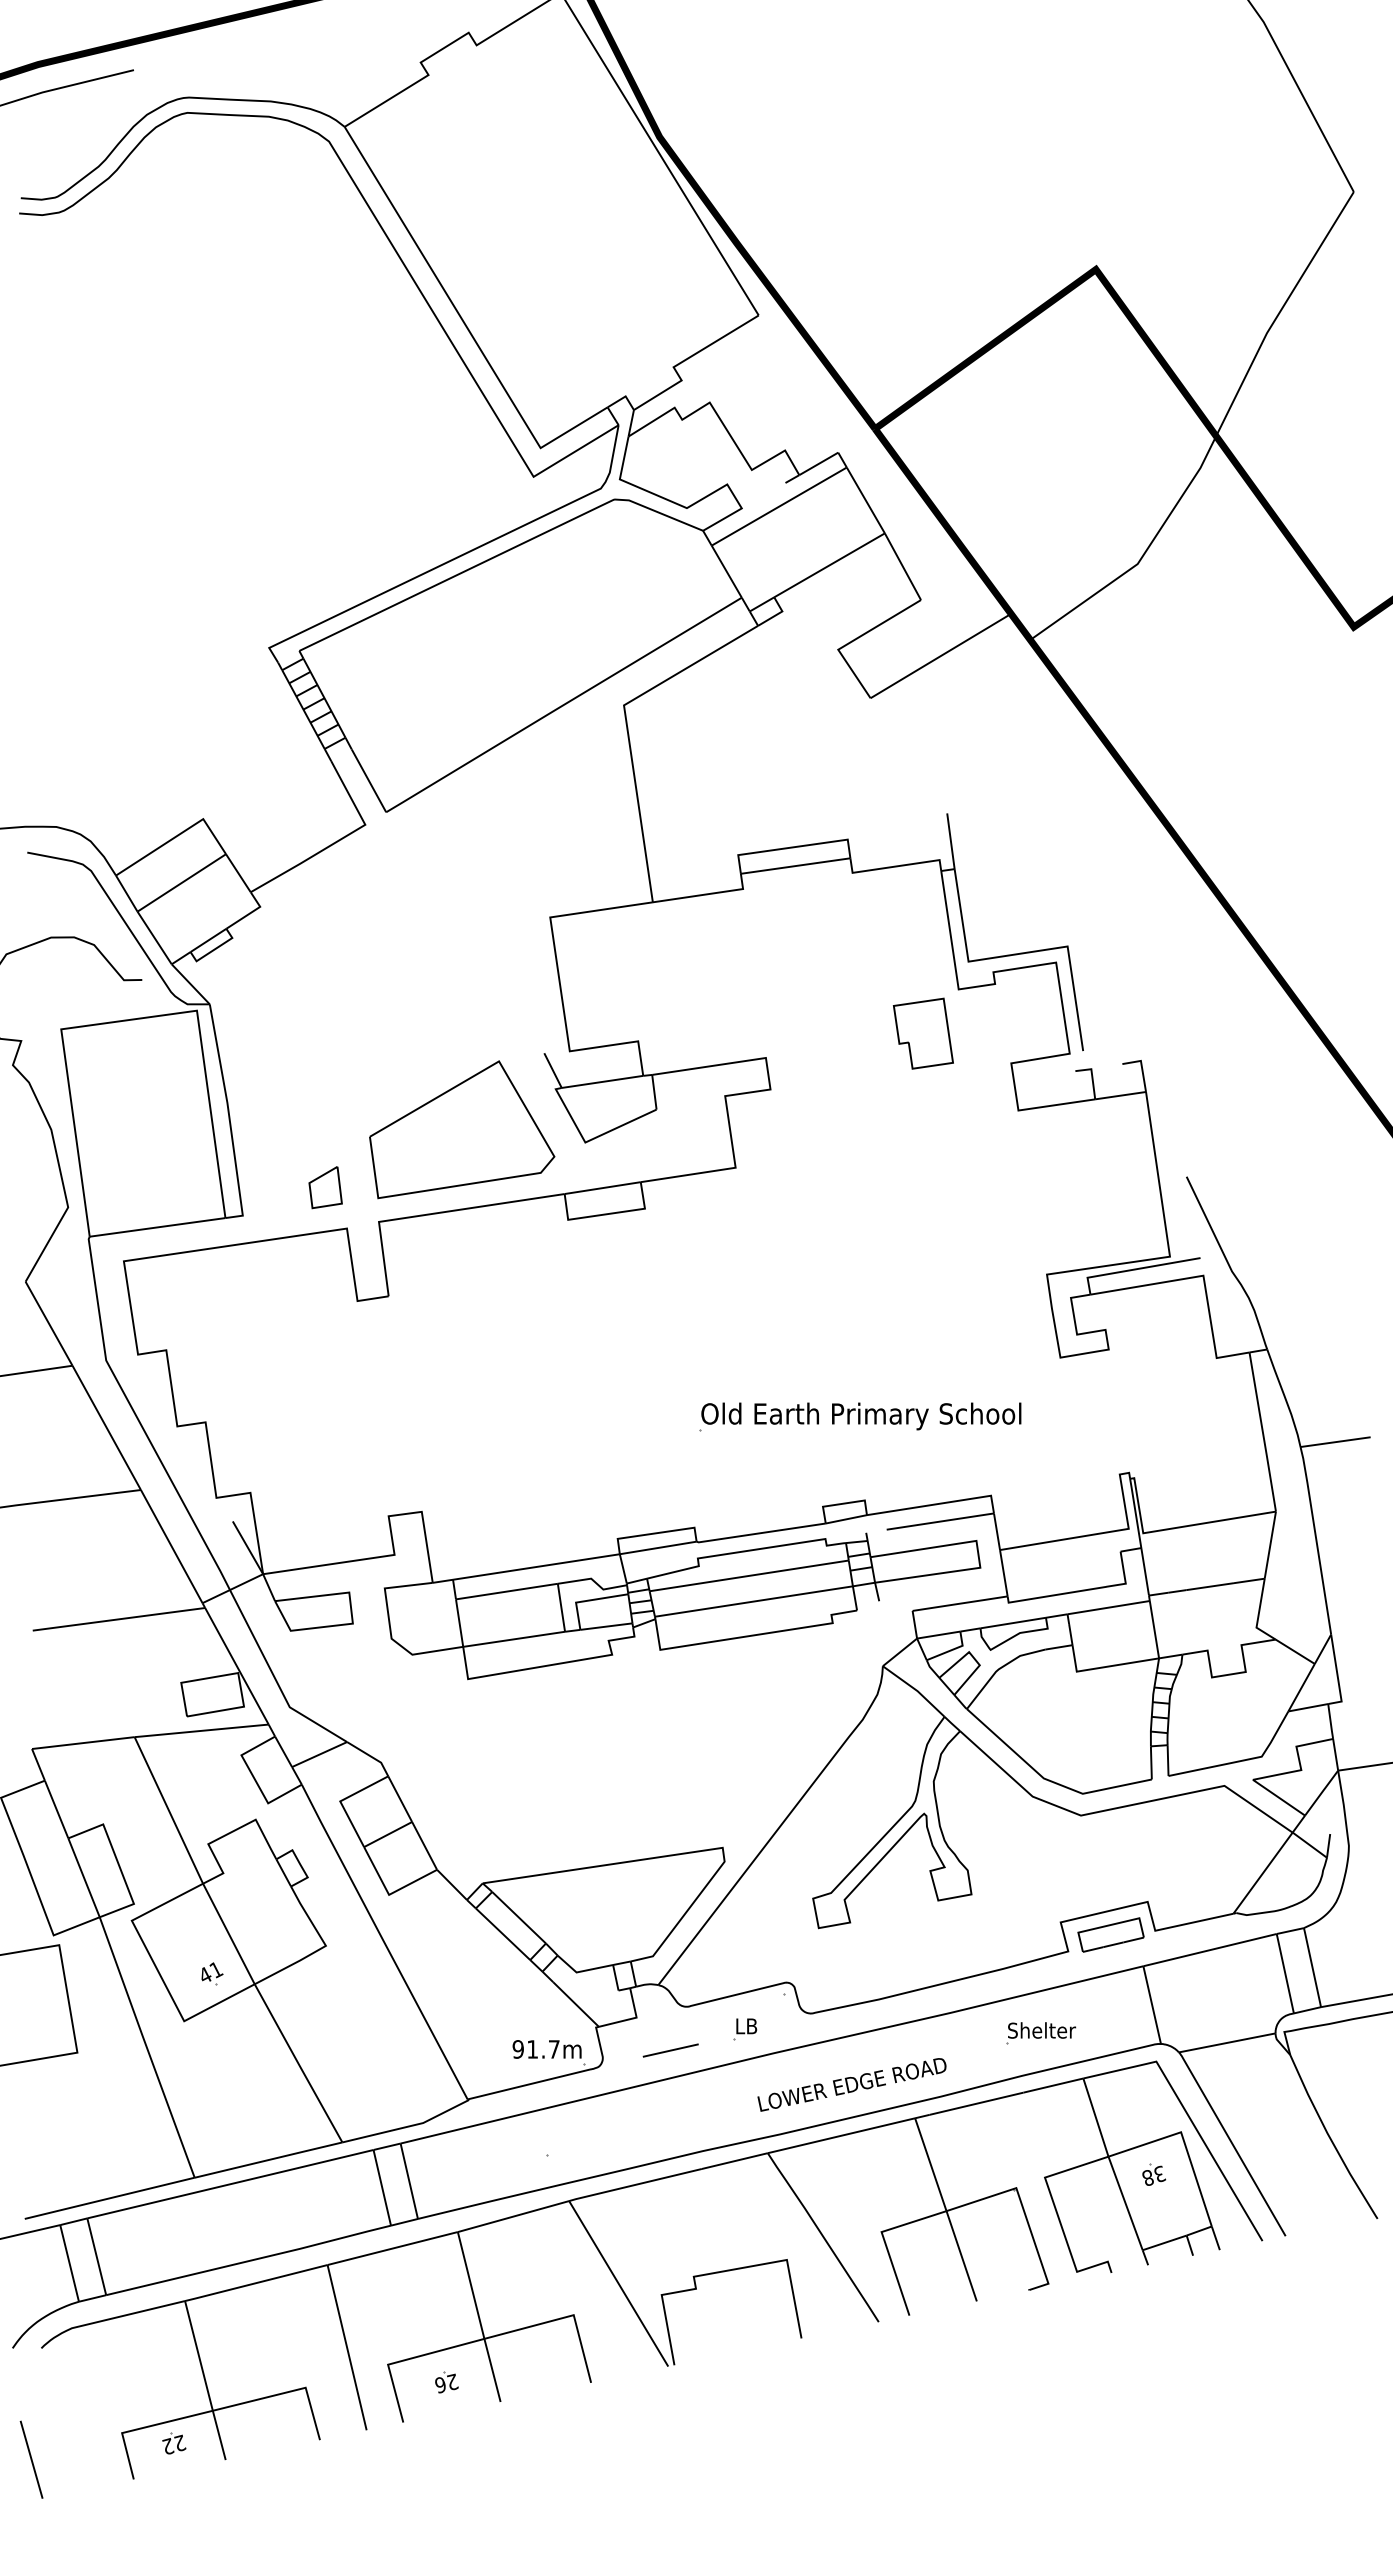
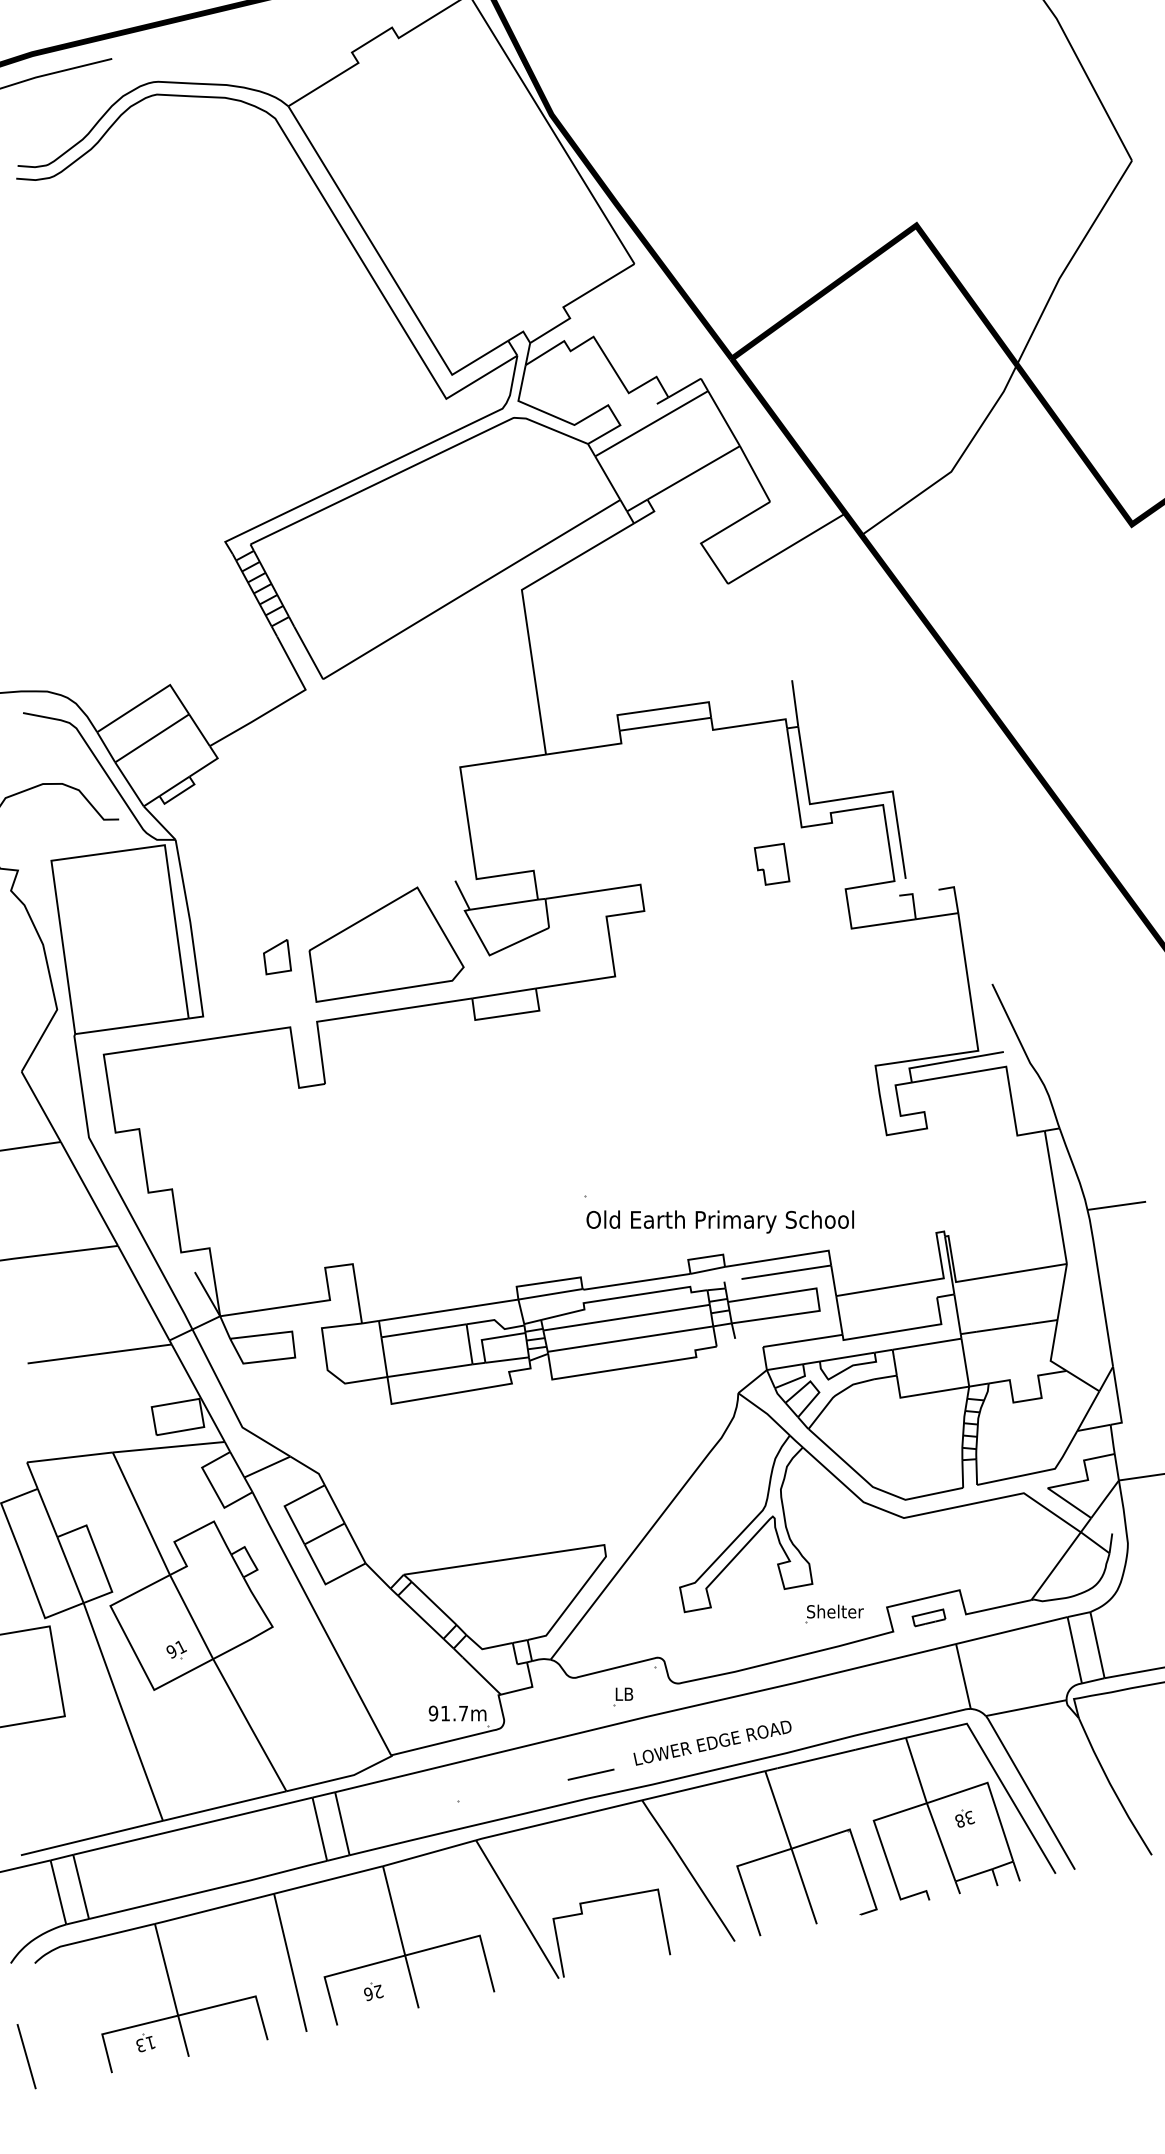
part: (922, 1033) -> (771, 864), size x0.7
part: (325, 1187) -> (277, 957), moved
text: (861, 1416) -> (720, 1222), moved
part: (1110, 1934) -> (928, 1617), size x0.6
text: (205, 1975) -> (172, 1651), 41 -> 91
part: (1041, 2033) -> (834, 1614), moved
line: (670, 2050) -> (590, 1774), moved
text: (174, 2444) -> (146, 2043), 22 -> 13

